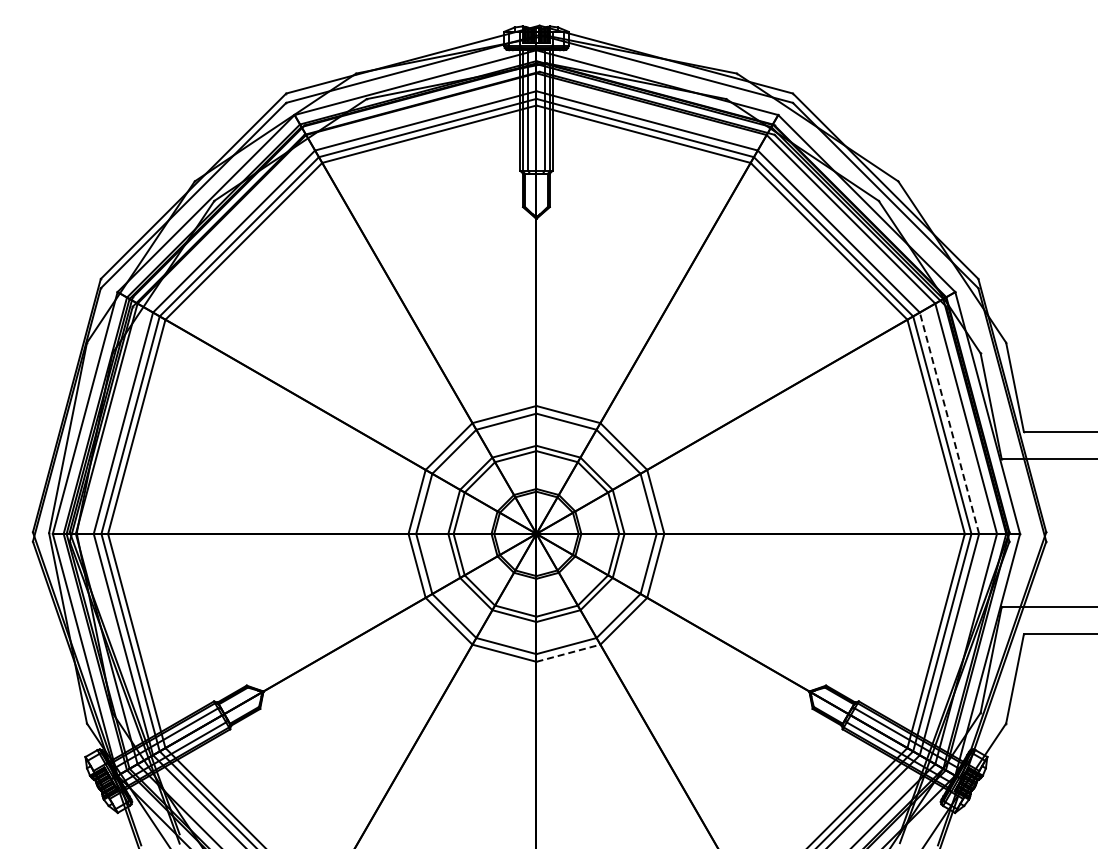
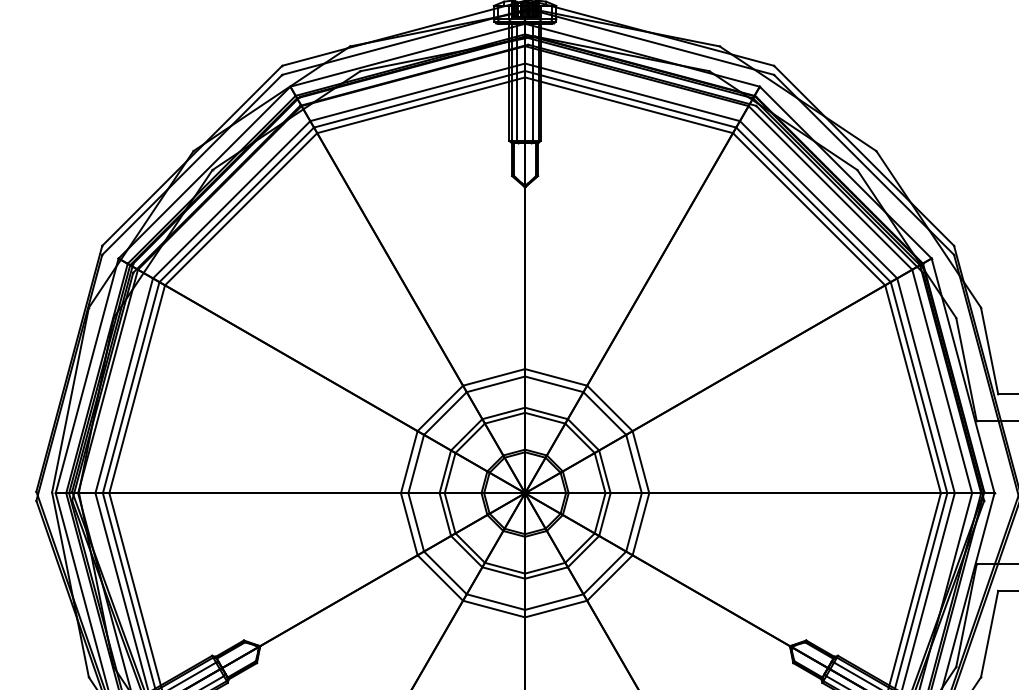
line: (949, 423) -> (926, 386), dashed -> solid
line: (568, 653) -> (556, 609), dashed -> solid

